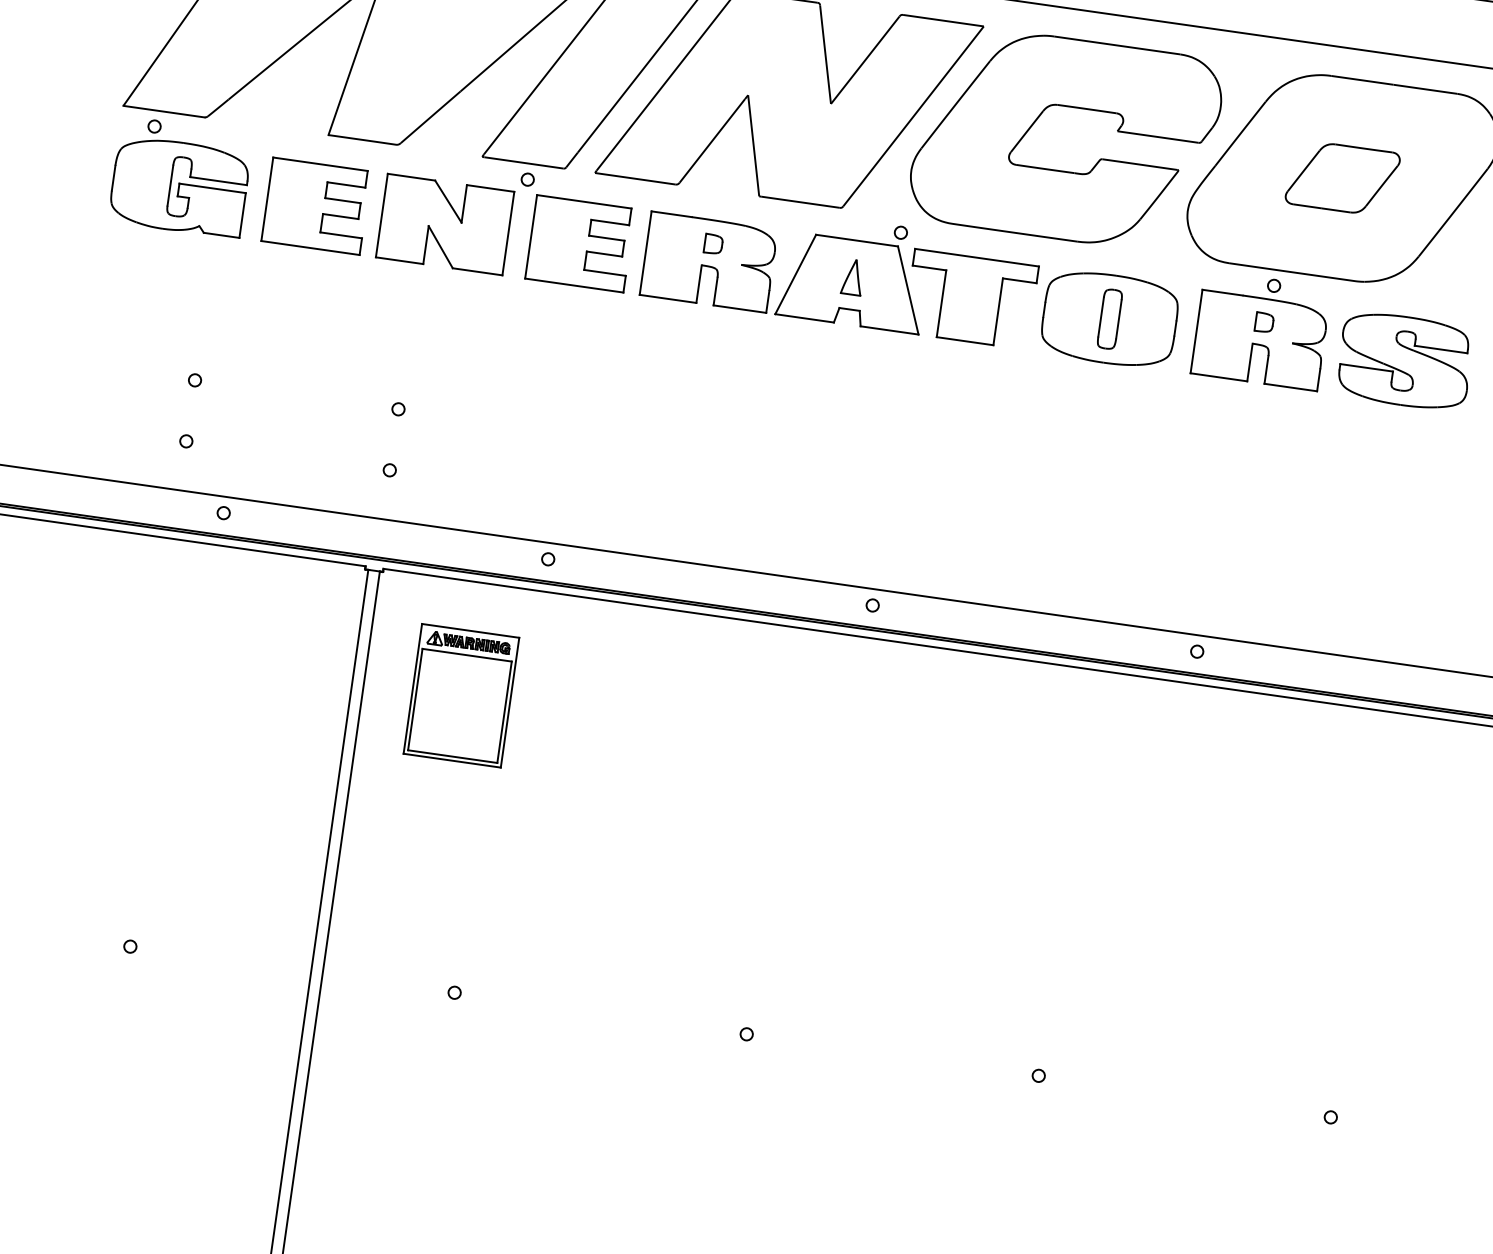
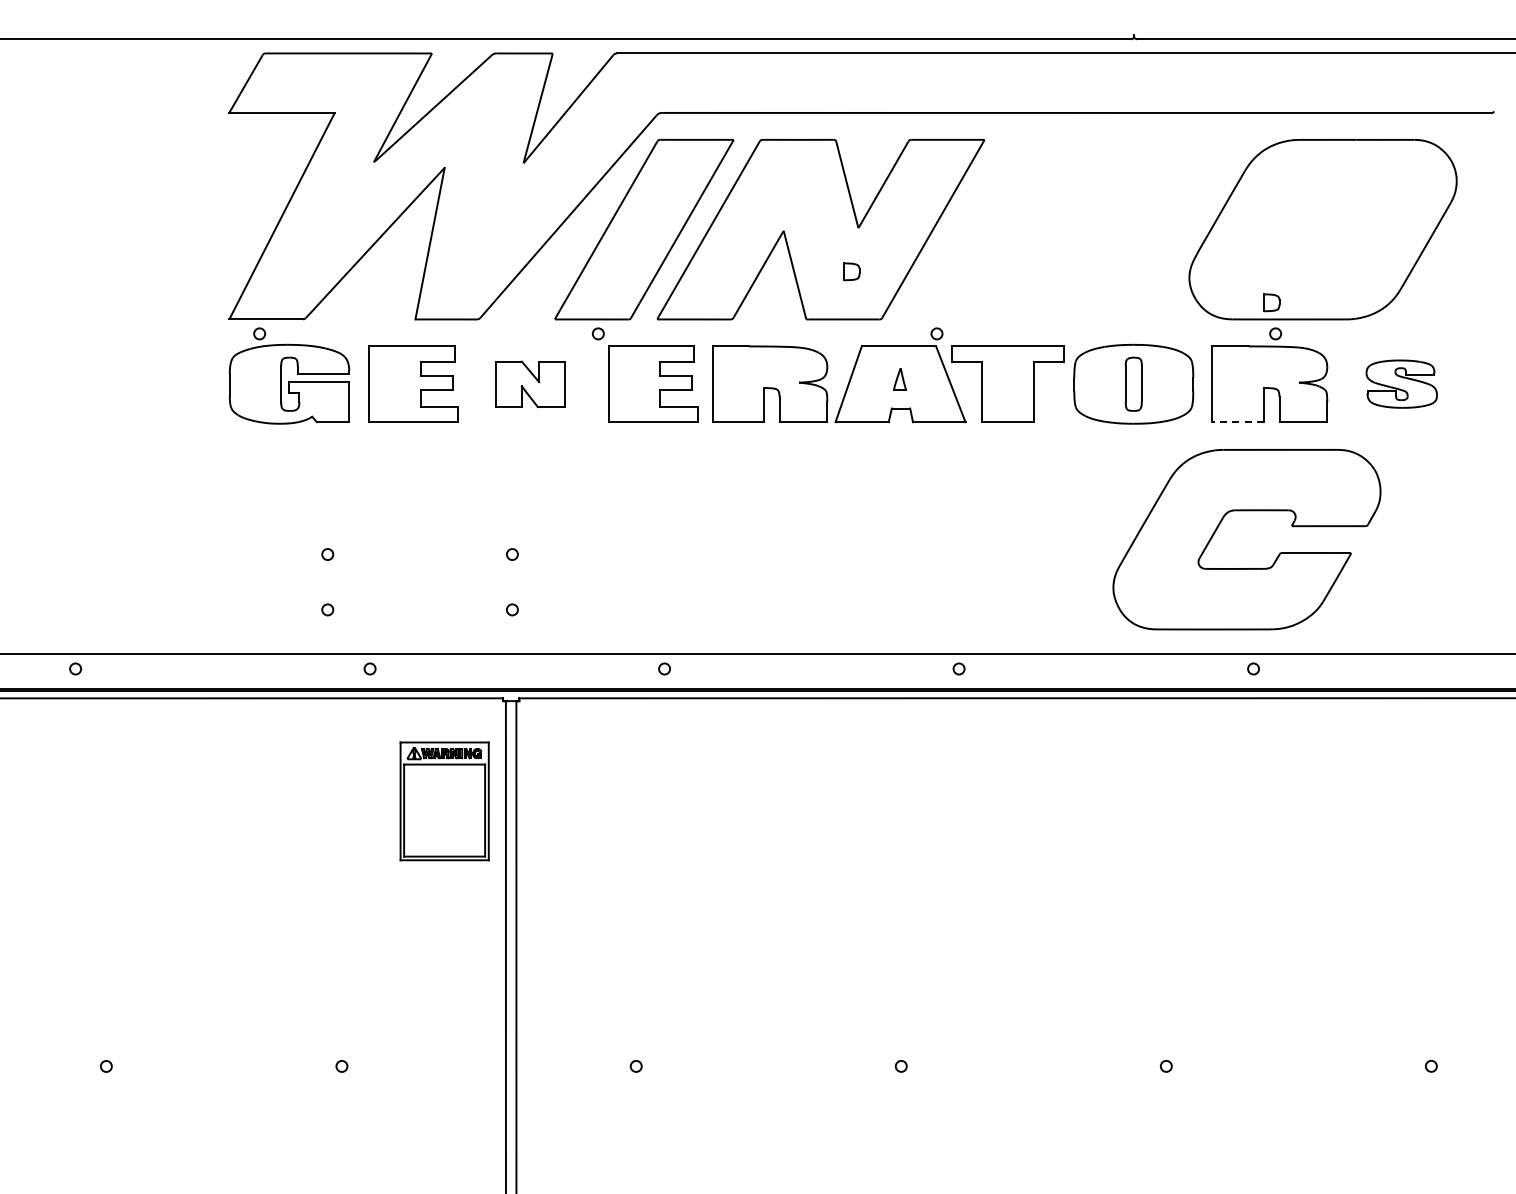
part: (1069, 107) -> (1246, 511), moved
part: (1342, 178) -> (1322, 229), removed
part: (445, 224) -> (530, 384), size x0.6
part: (713, 243) -> (851, 271), moved
part: (852, 277) -> (899, 379), size x0.7
part: (1264, 322) -> (1271, 302), moved
part: (1404, 360) -> (1401, 383), size x0.6
line: (1219, 377) -> (1238, 422), solid -> dashed
part: (461, 695) -> (444, 801), moved

